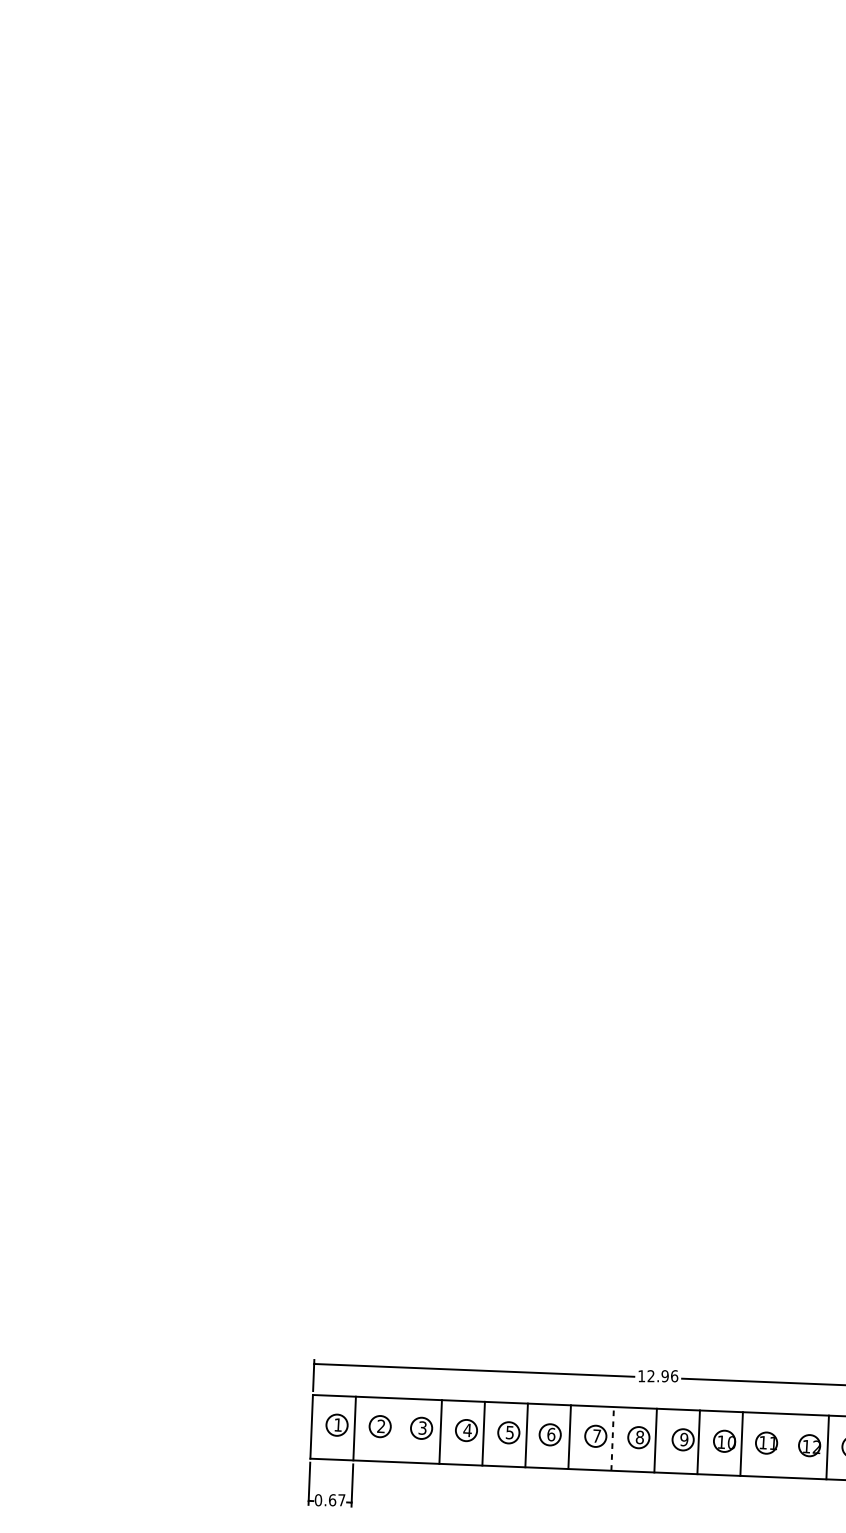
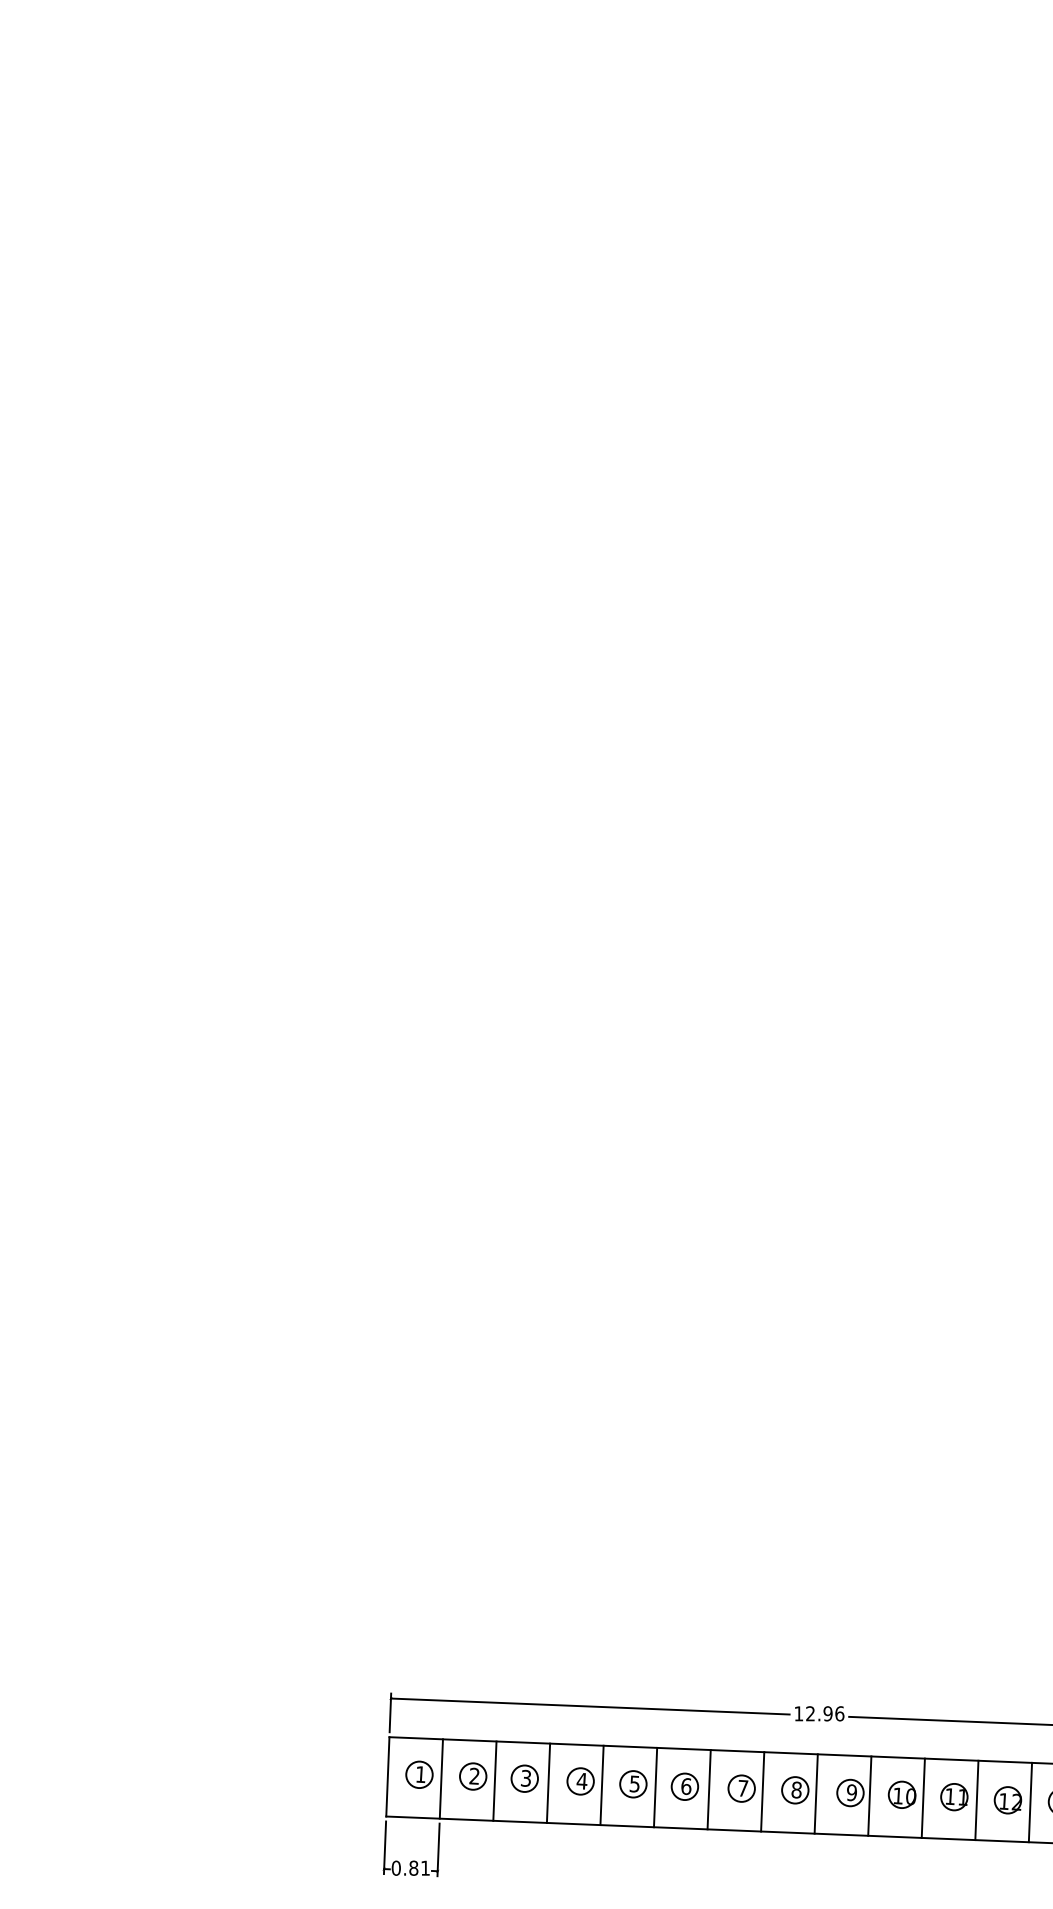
line: (397, 1429) -> (494, 1780), added
line: (612, 1438) -> (762, 1791), dashed -> solid
line: (784, 1445) -> (976, 1800), added
text: (337, 1499) -> (419, 1867), 0.67 -> 0.81

